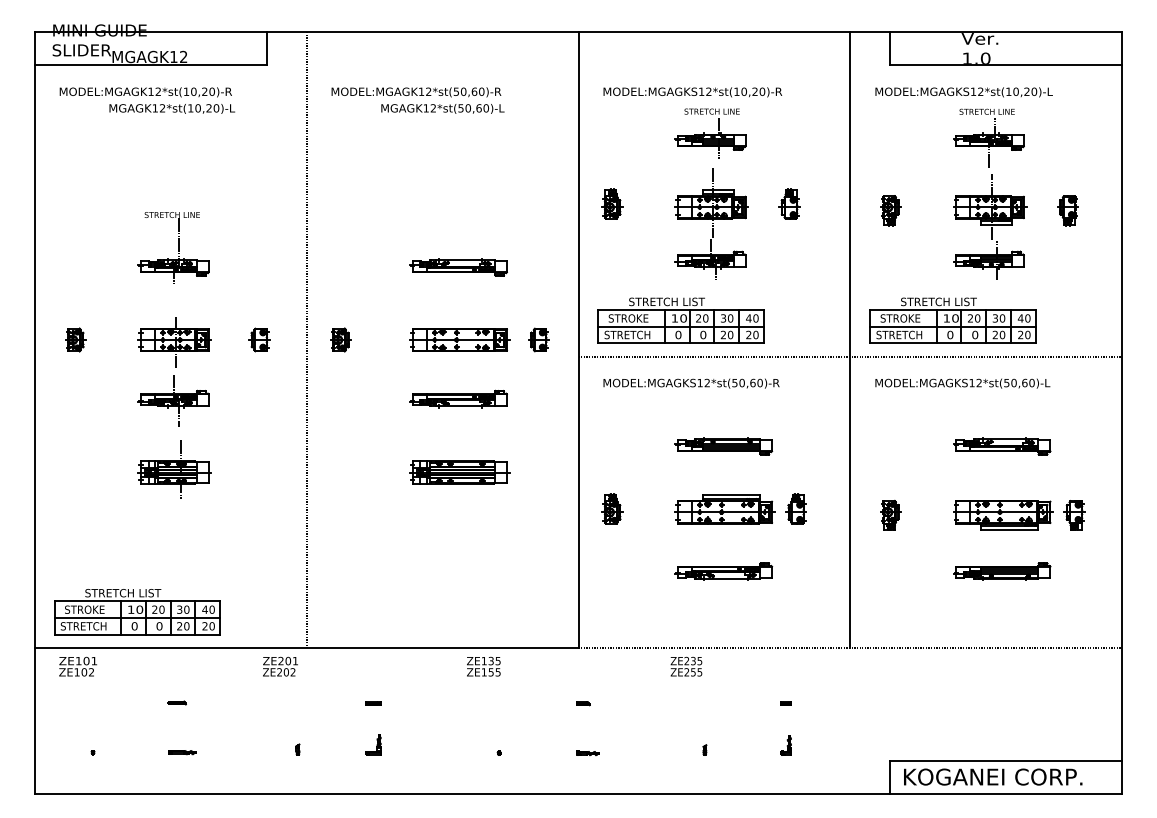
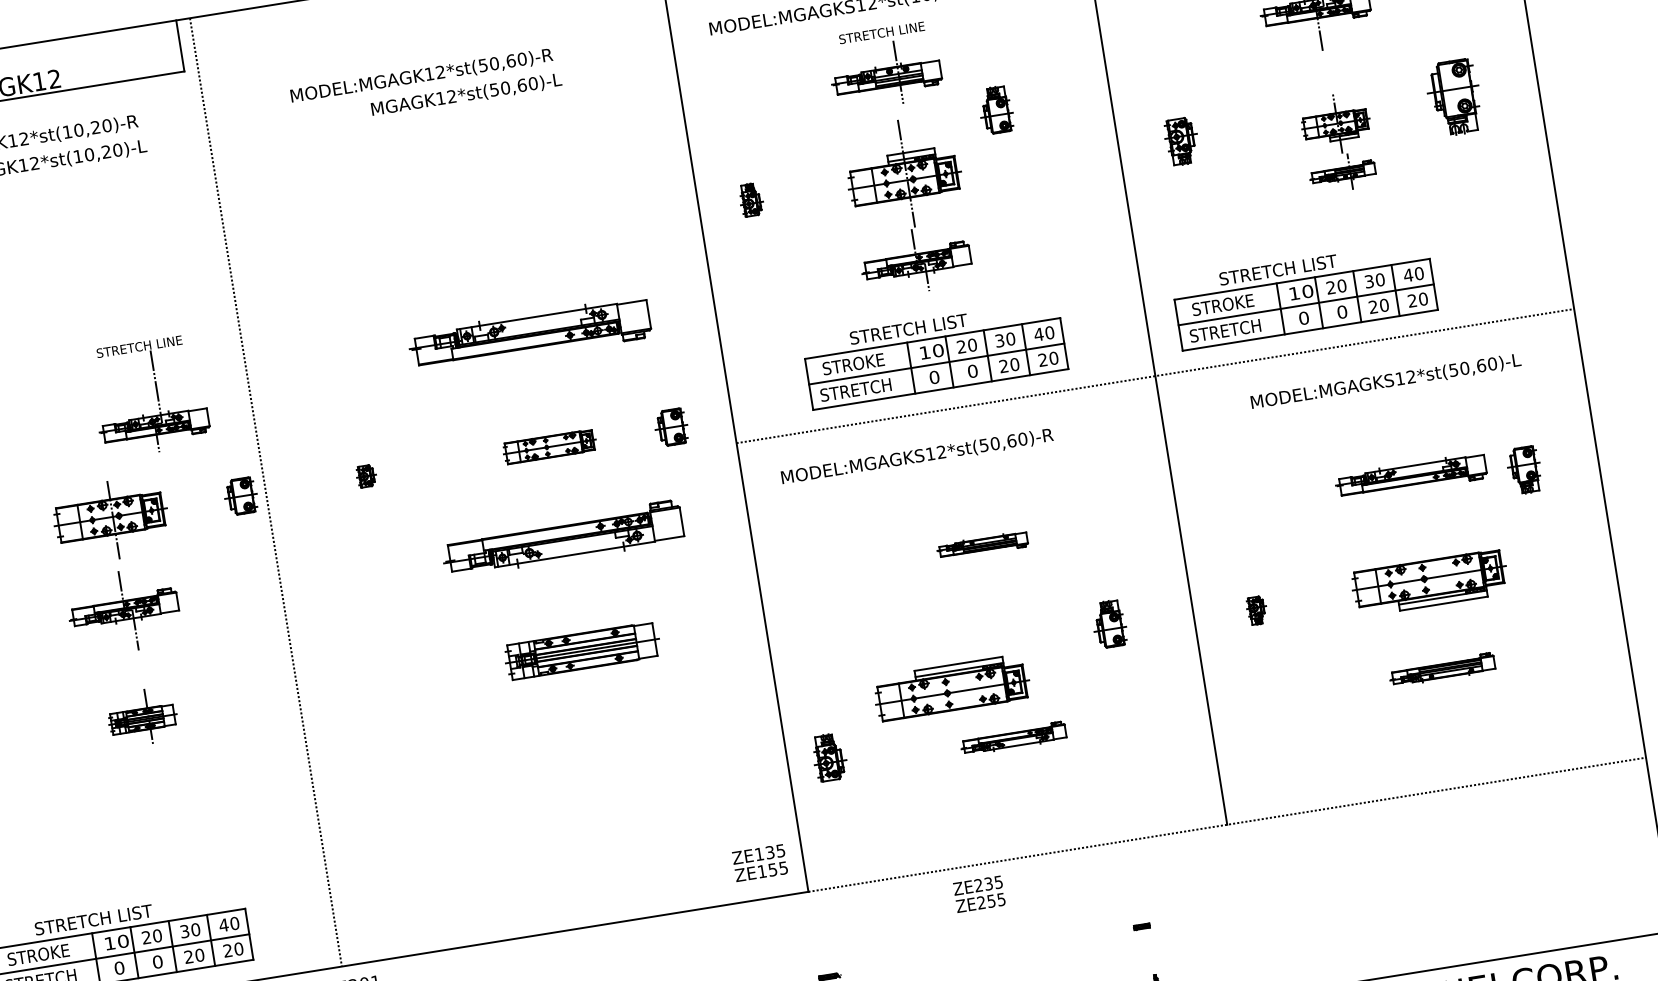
part: (612, 203) -> (751, 199), size x0.7
part: (789, 203) -> (995, 109), moved
part: (1067, 210) -> (1453, 97), size x1.6
part: (990, 226) -> (1339, 141), size x0.6
part: (173, 247) -> (149, 396), moved
part: (458, 267) -> (529, 335), size x1.6
part: (680, 320) -> (934, 354), moved
line: (306, 339) -> (265, 491), moved
part: (340, 339) -> (365, 475), size x0.6
part: (459, 339) -> (549, 446), size x0.6
text: (962, 383) -> (1385, 381), moved
part: (458, 398) -> (562, 537), size x1.6
part: (723, 446) -> (982, 545), size x0.6
part: (174, 469) -> (142, 716), size x0.6
part: (612, 508) -> (829, 756), moved
part: (724, 509) -> (951, 688), moved
part: (890, 514) -> (1256, 609), size x0.6
part: (1074, 515) -> (1524, 470), moved
part: (723, 571) -> (1012, 738), size x0.7
part: (1002, 571) -> (1442, 669), size x0.7
text: (483, 666) -> (759, 862), moved

